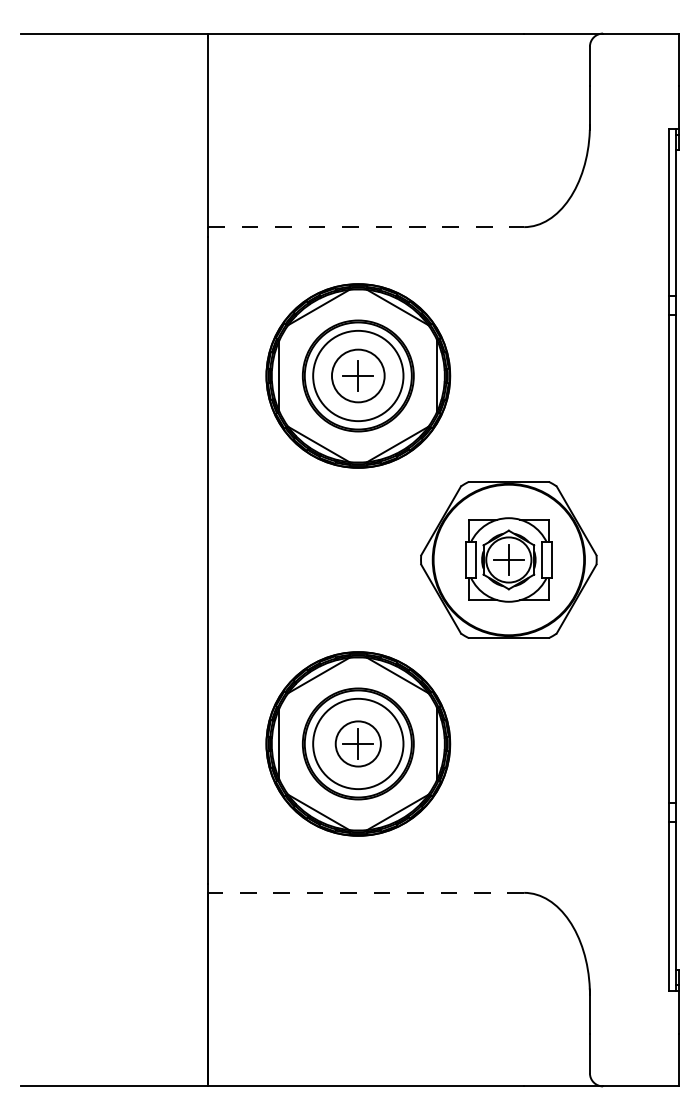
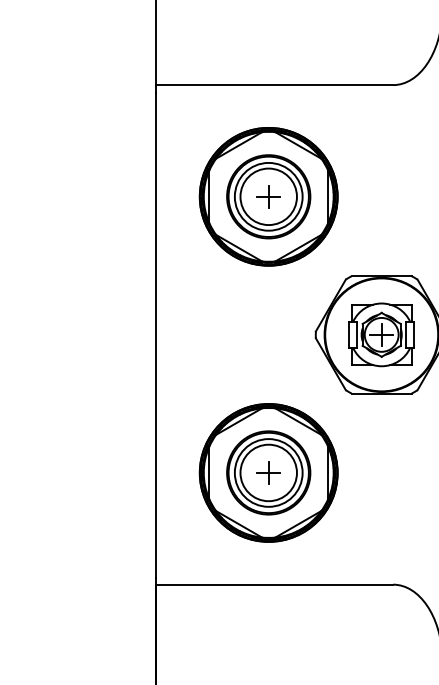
line: (366, 227) -> (274, 85), dashed -> solid
circle: (357, 375) -> (268, 196), size x1.43
circle: (357, 743) -> (268, 472), size x1.67
line: (366, 892) -> (274, 584), dashed -> solid

